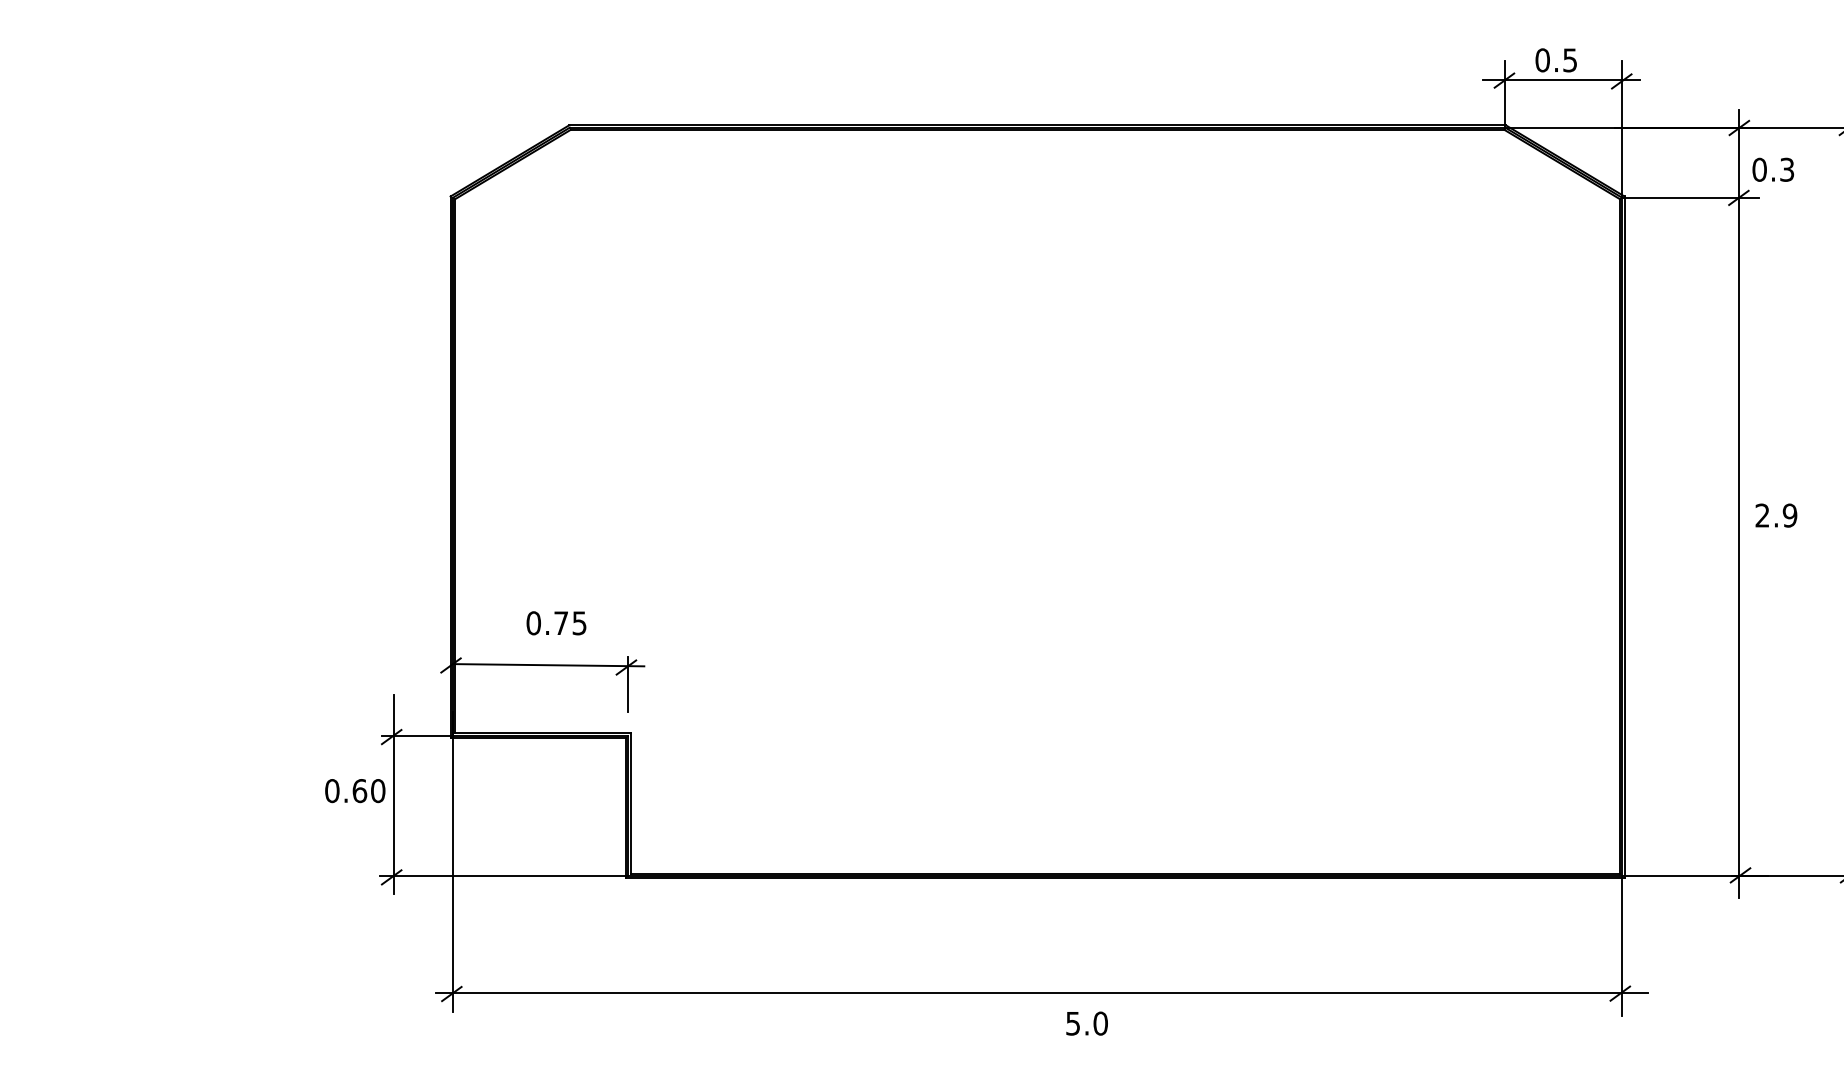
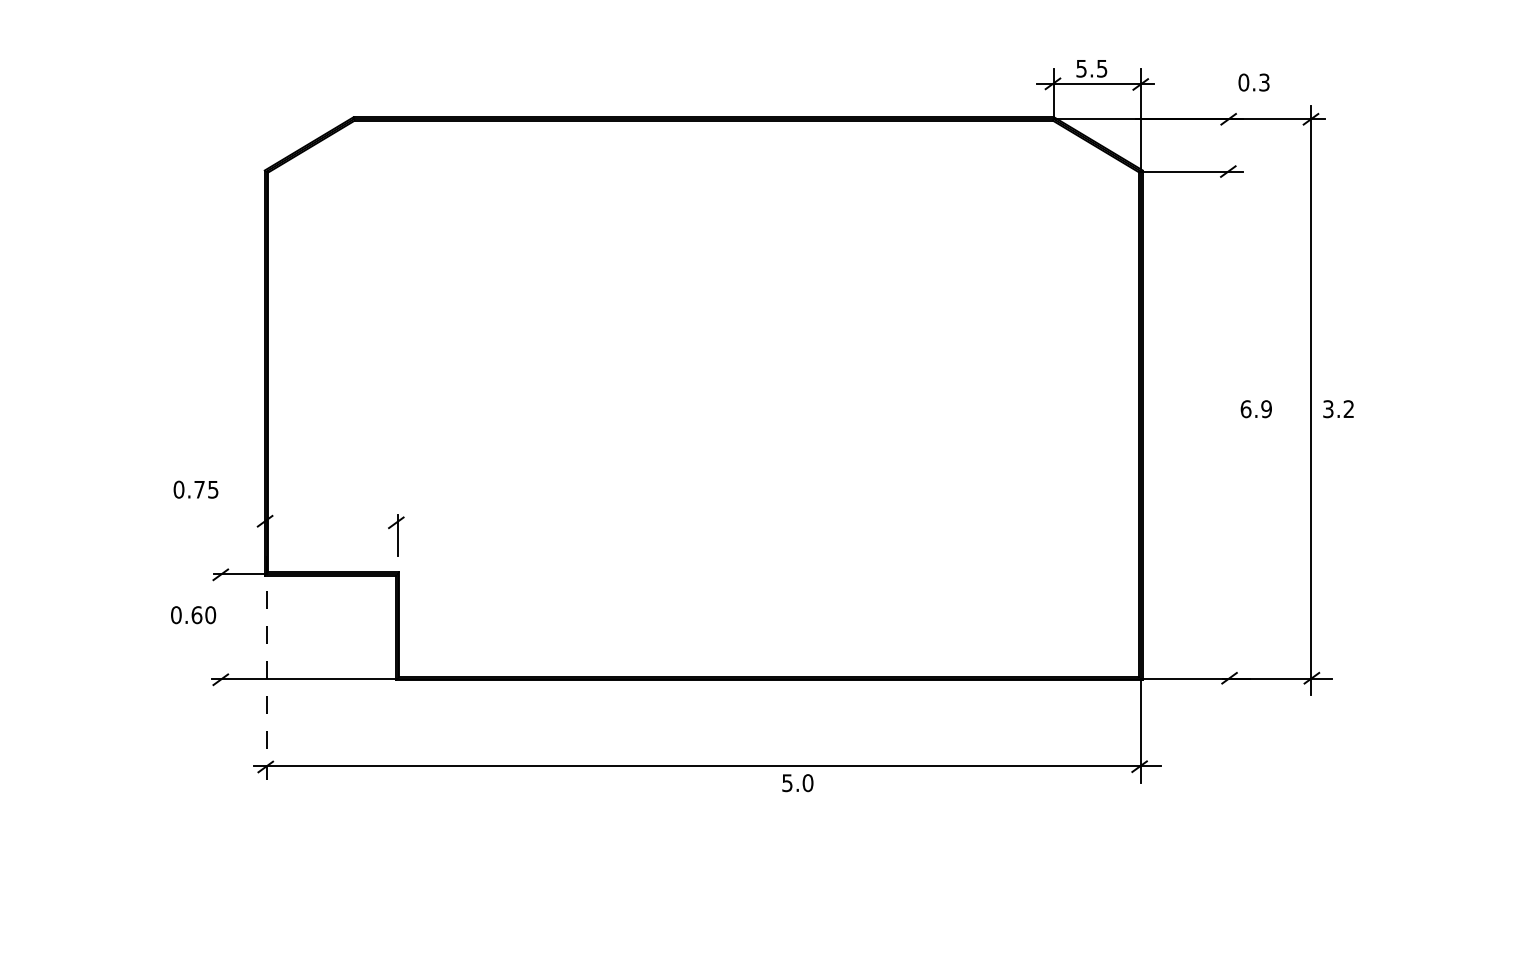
text: (1542, 60) -> (1081, 68), 0.5 -> 5.5
text: (1772, 169) -> (1253, 82), moved
line: (1739, 504) -> (1228, 400), removed
text: (1761, 516) -> (1245, 409), 2.9 -> 6.9
text: (555, 623) -> (195, 489), moved
line: (547, 664) -> (337, 520), removed
line: (394, 794) -> (222, 617), removed
line: (452, 862) -> (266, 668), solid -> dashed
text: (1086, 1024) -> (797, 783), moved

